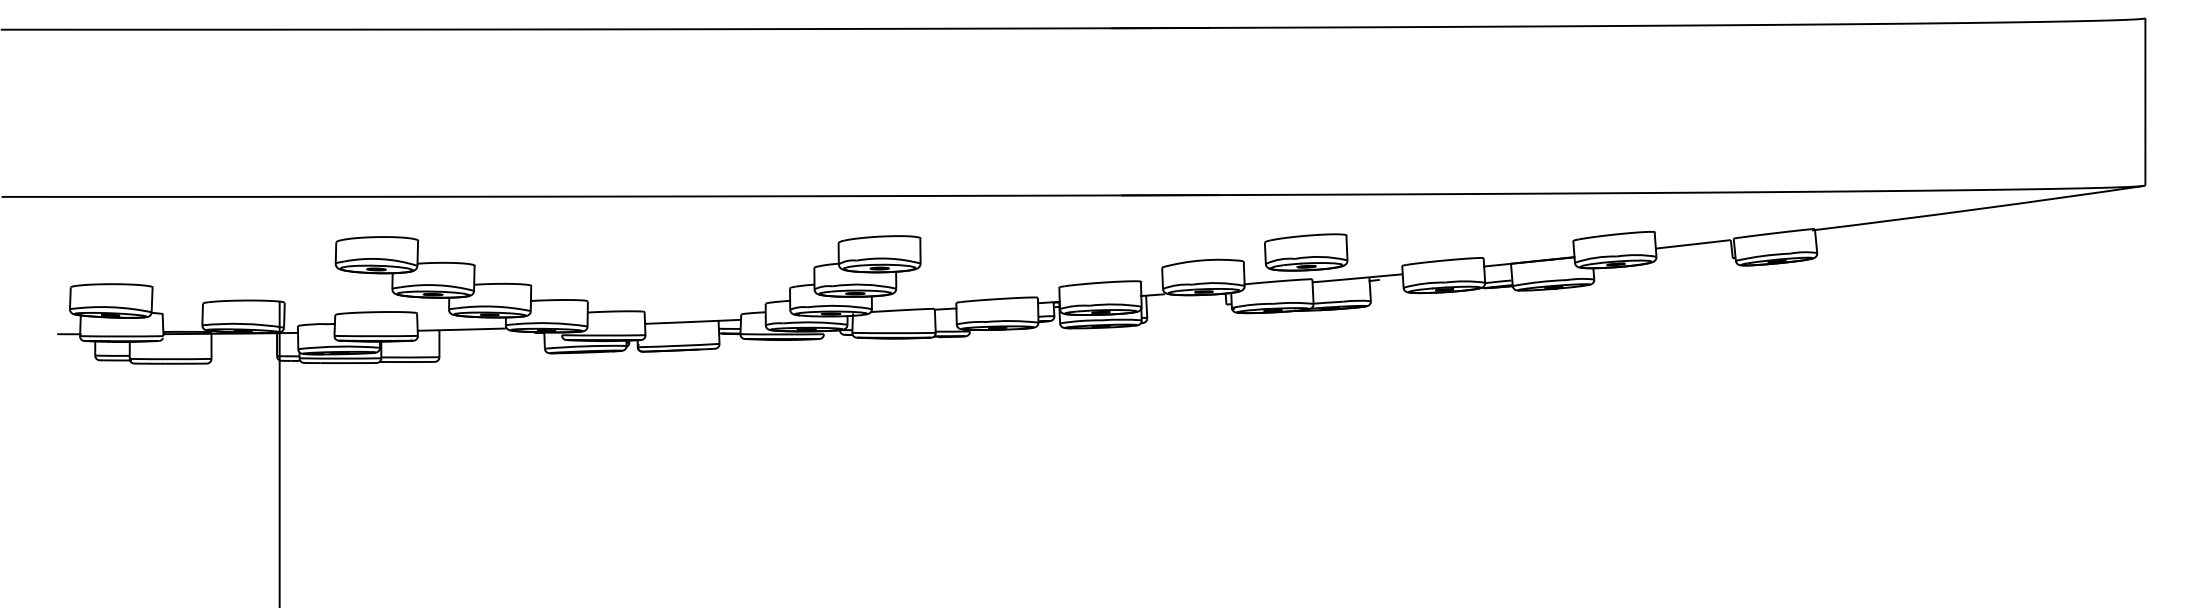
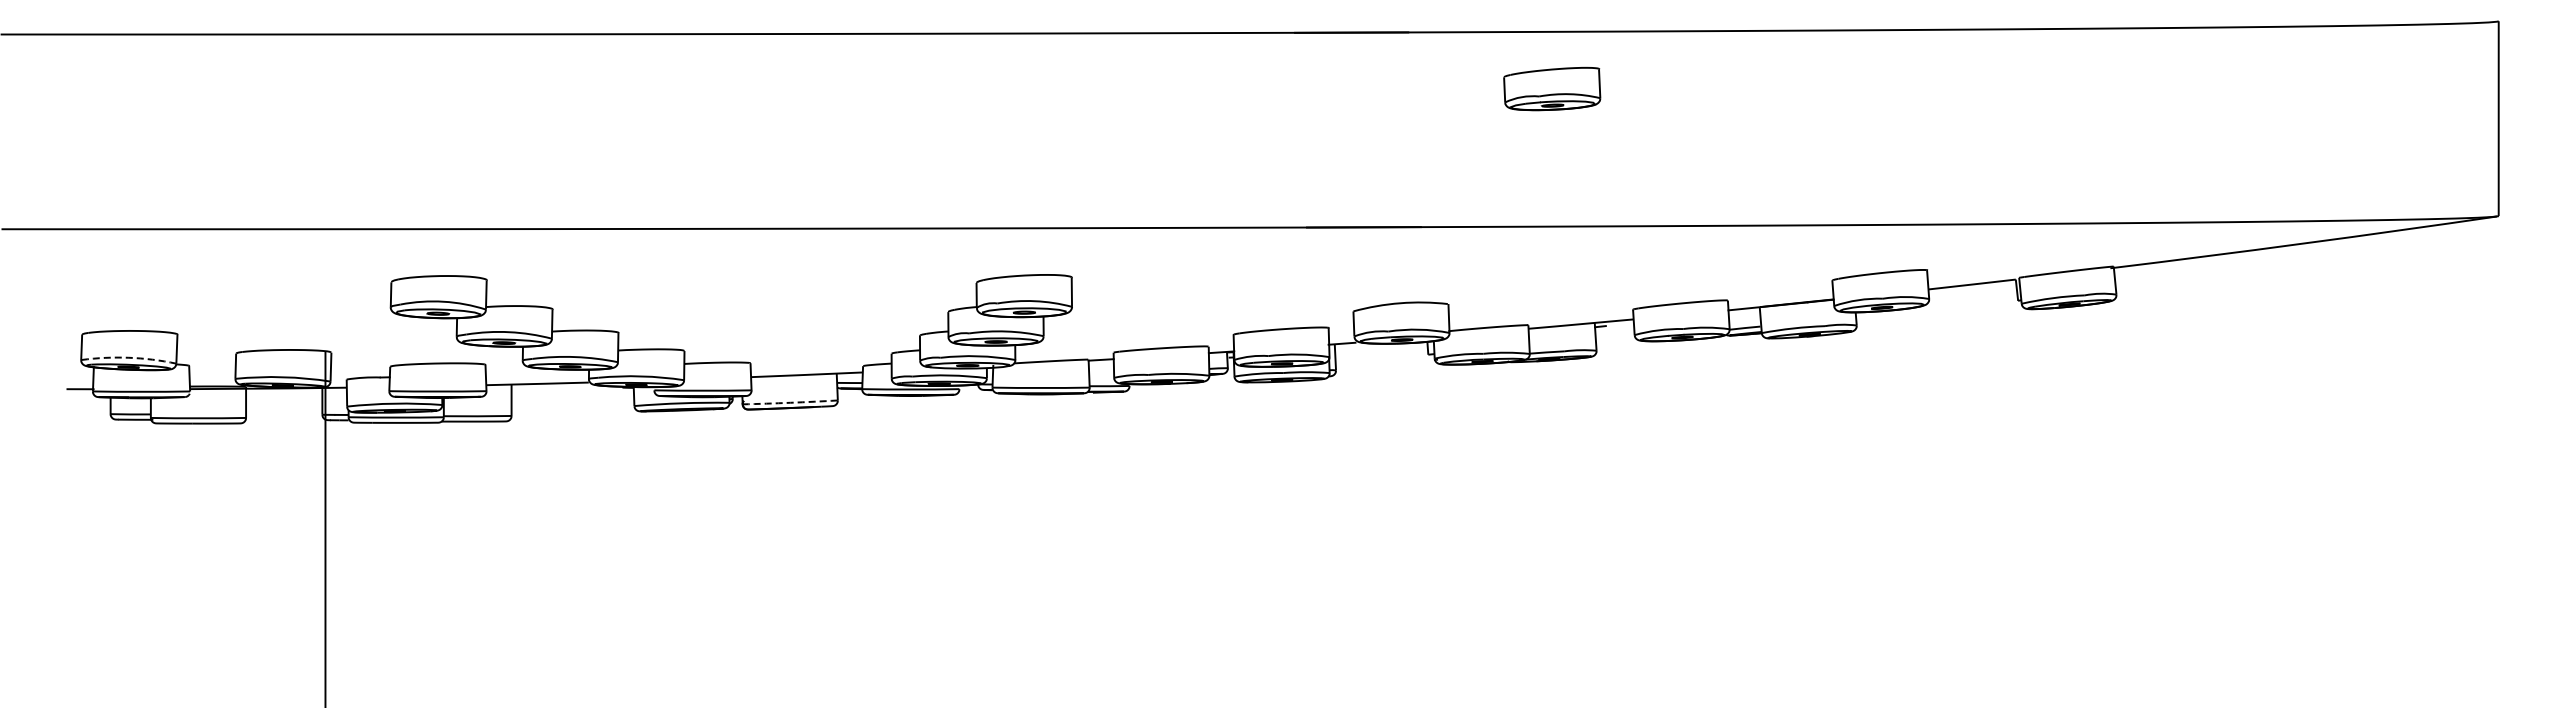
part: (1306, 252) -> (1552, 88), moved
arc: (110, 307) -> (128, 357), solid -> dashed
arc: (678, 345) -> (790, 402), solid -> dashed

